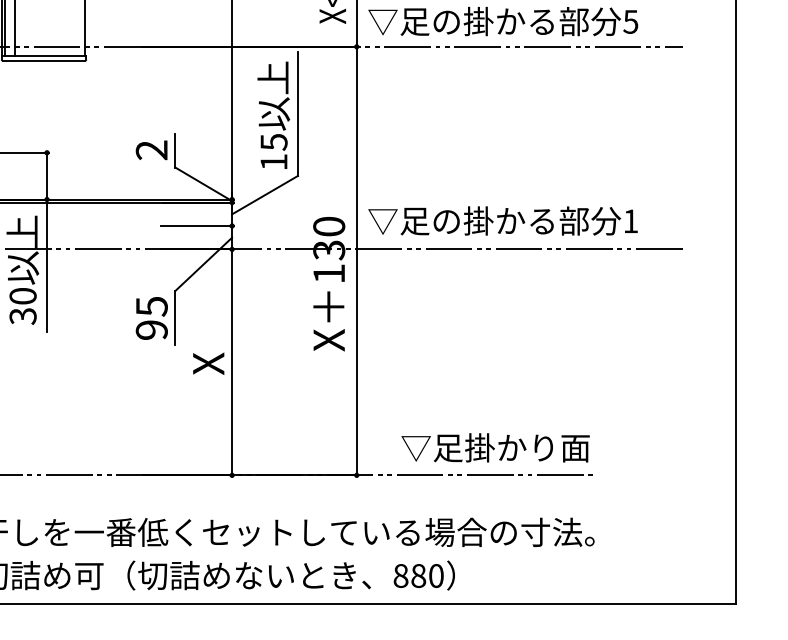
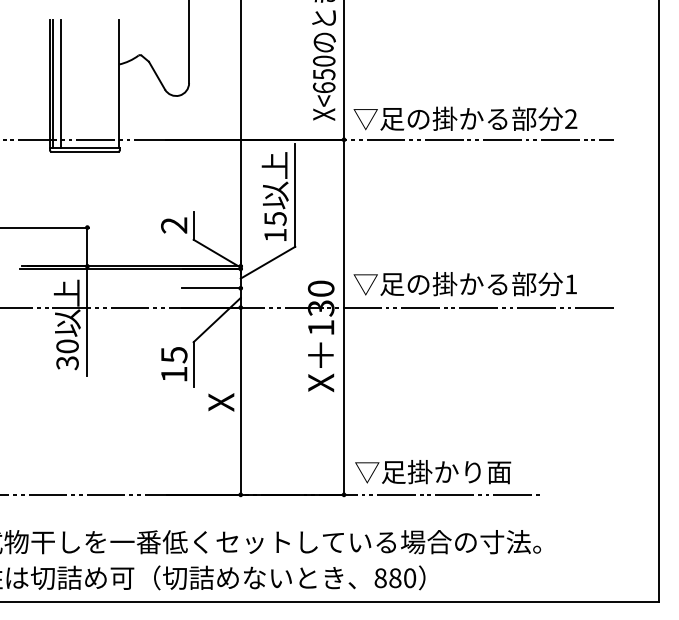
text: (630, 22) -> (570, 119), 5 -> 2
text: (152, 330) -> (174, 374), 95 -> 15
text: (496, 448) -> (433, 472), moved

